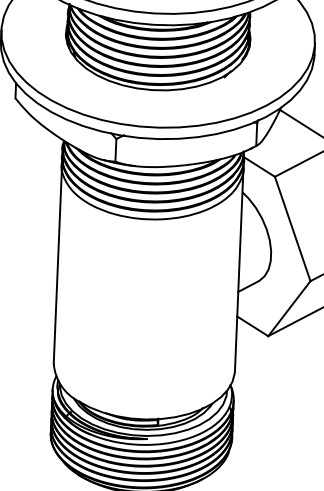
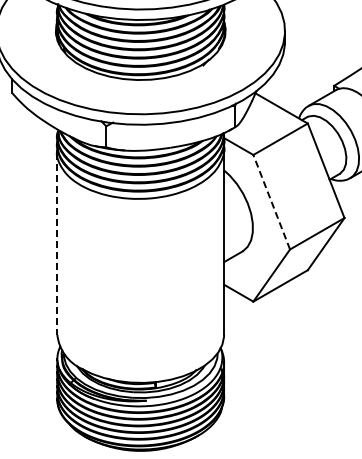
line: (292, 229) -> (271, 202), solid -> dashed
line: (58, 264) -> (57, 243), solid -> dashed

